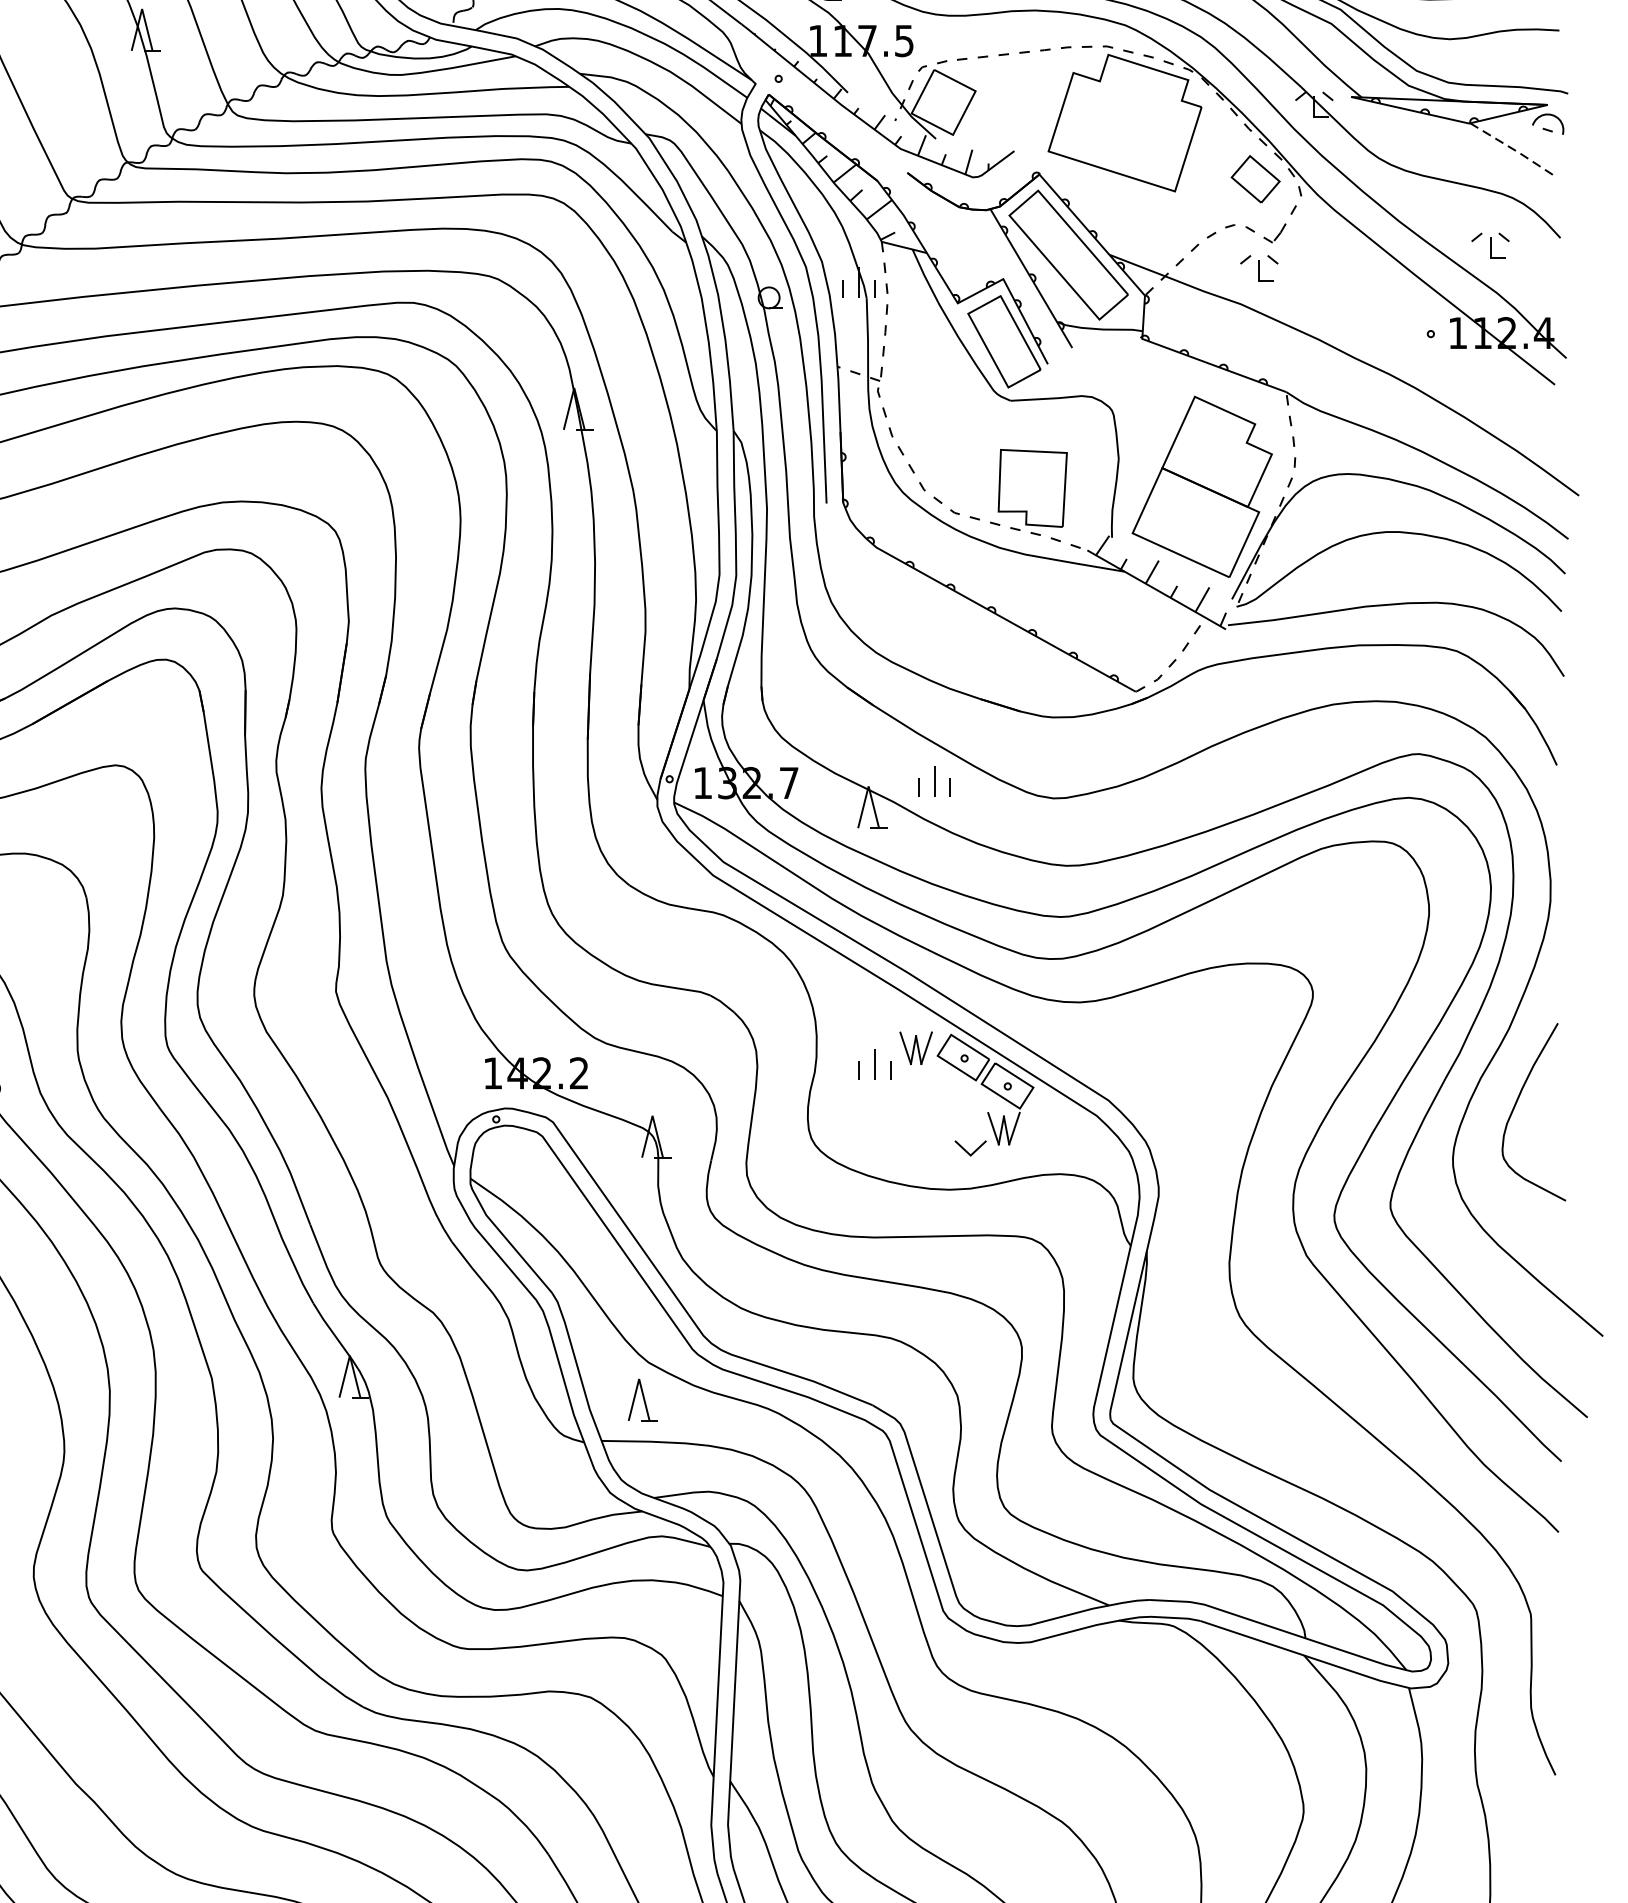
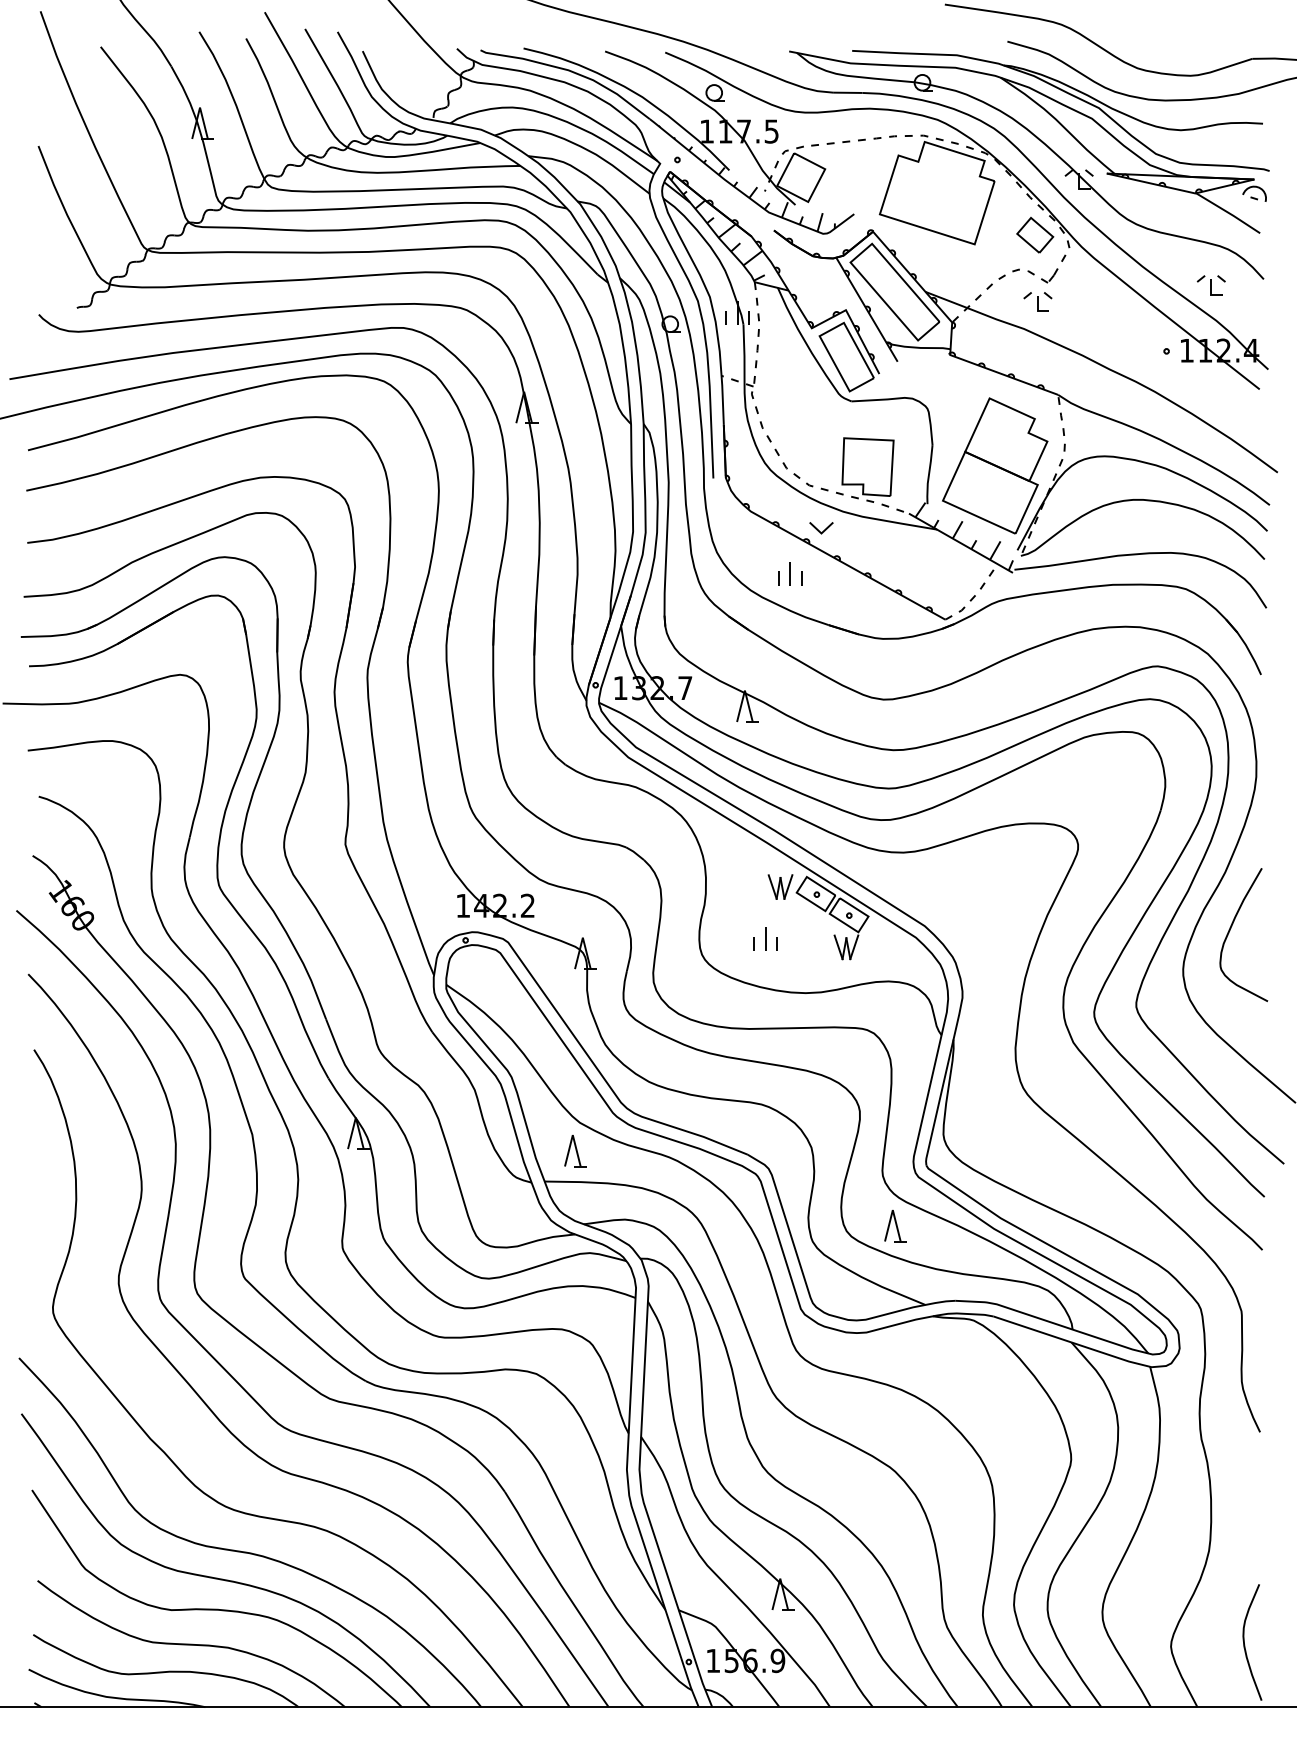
line: (1514, 150) -> (1229, 213), dashed -> solid
part: (934, 780) -> (790, 573), moved
part: (874, 1063) -> (765, 938), moved
part: (970, 1148) -> (821, 528), moved
part: (1069, 1500) -> (895, 1226), added

